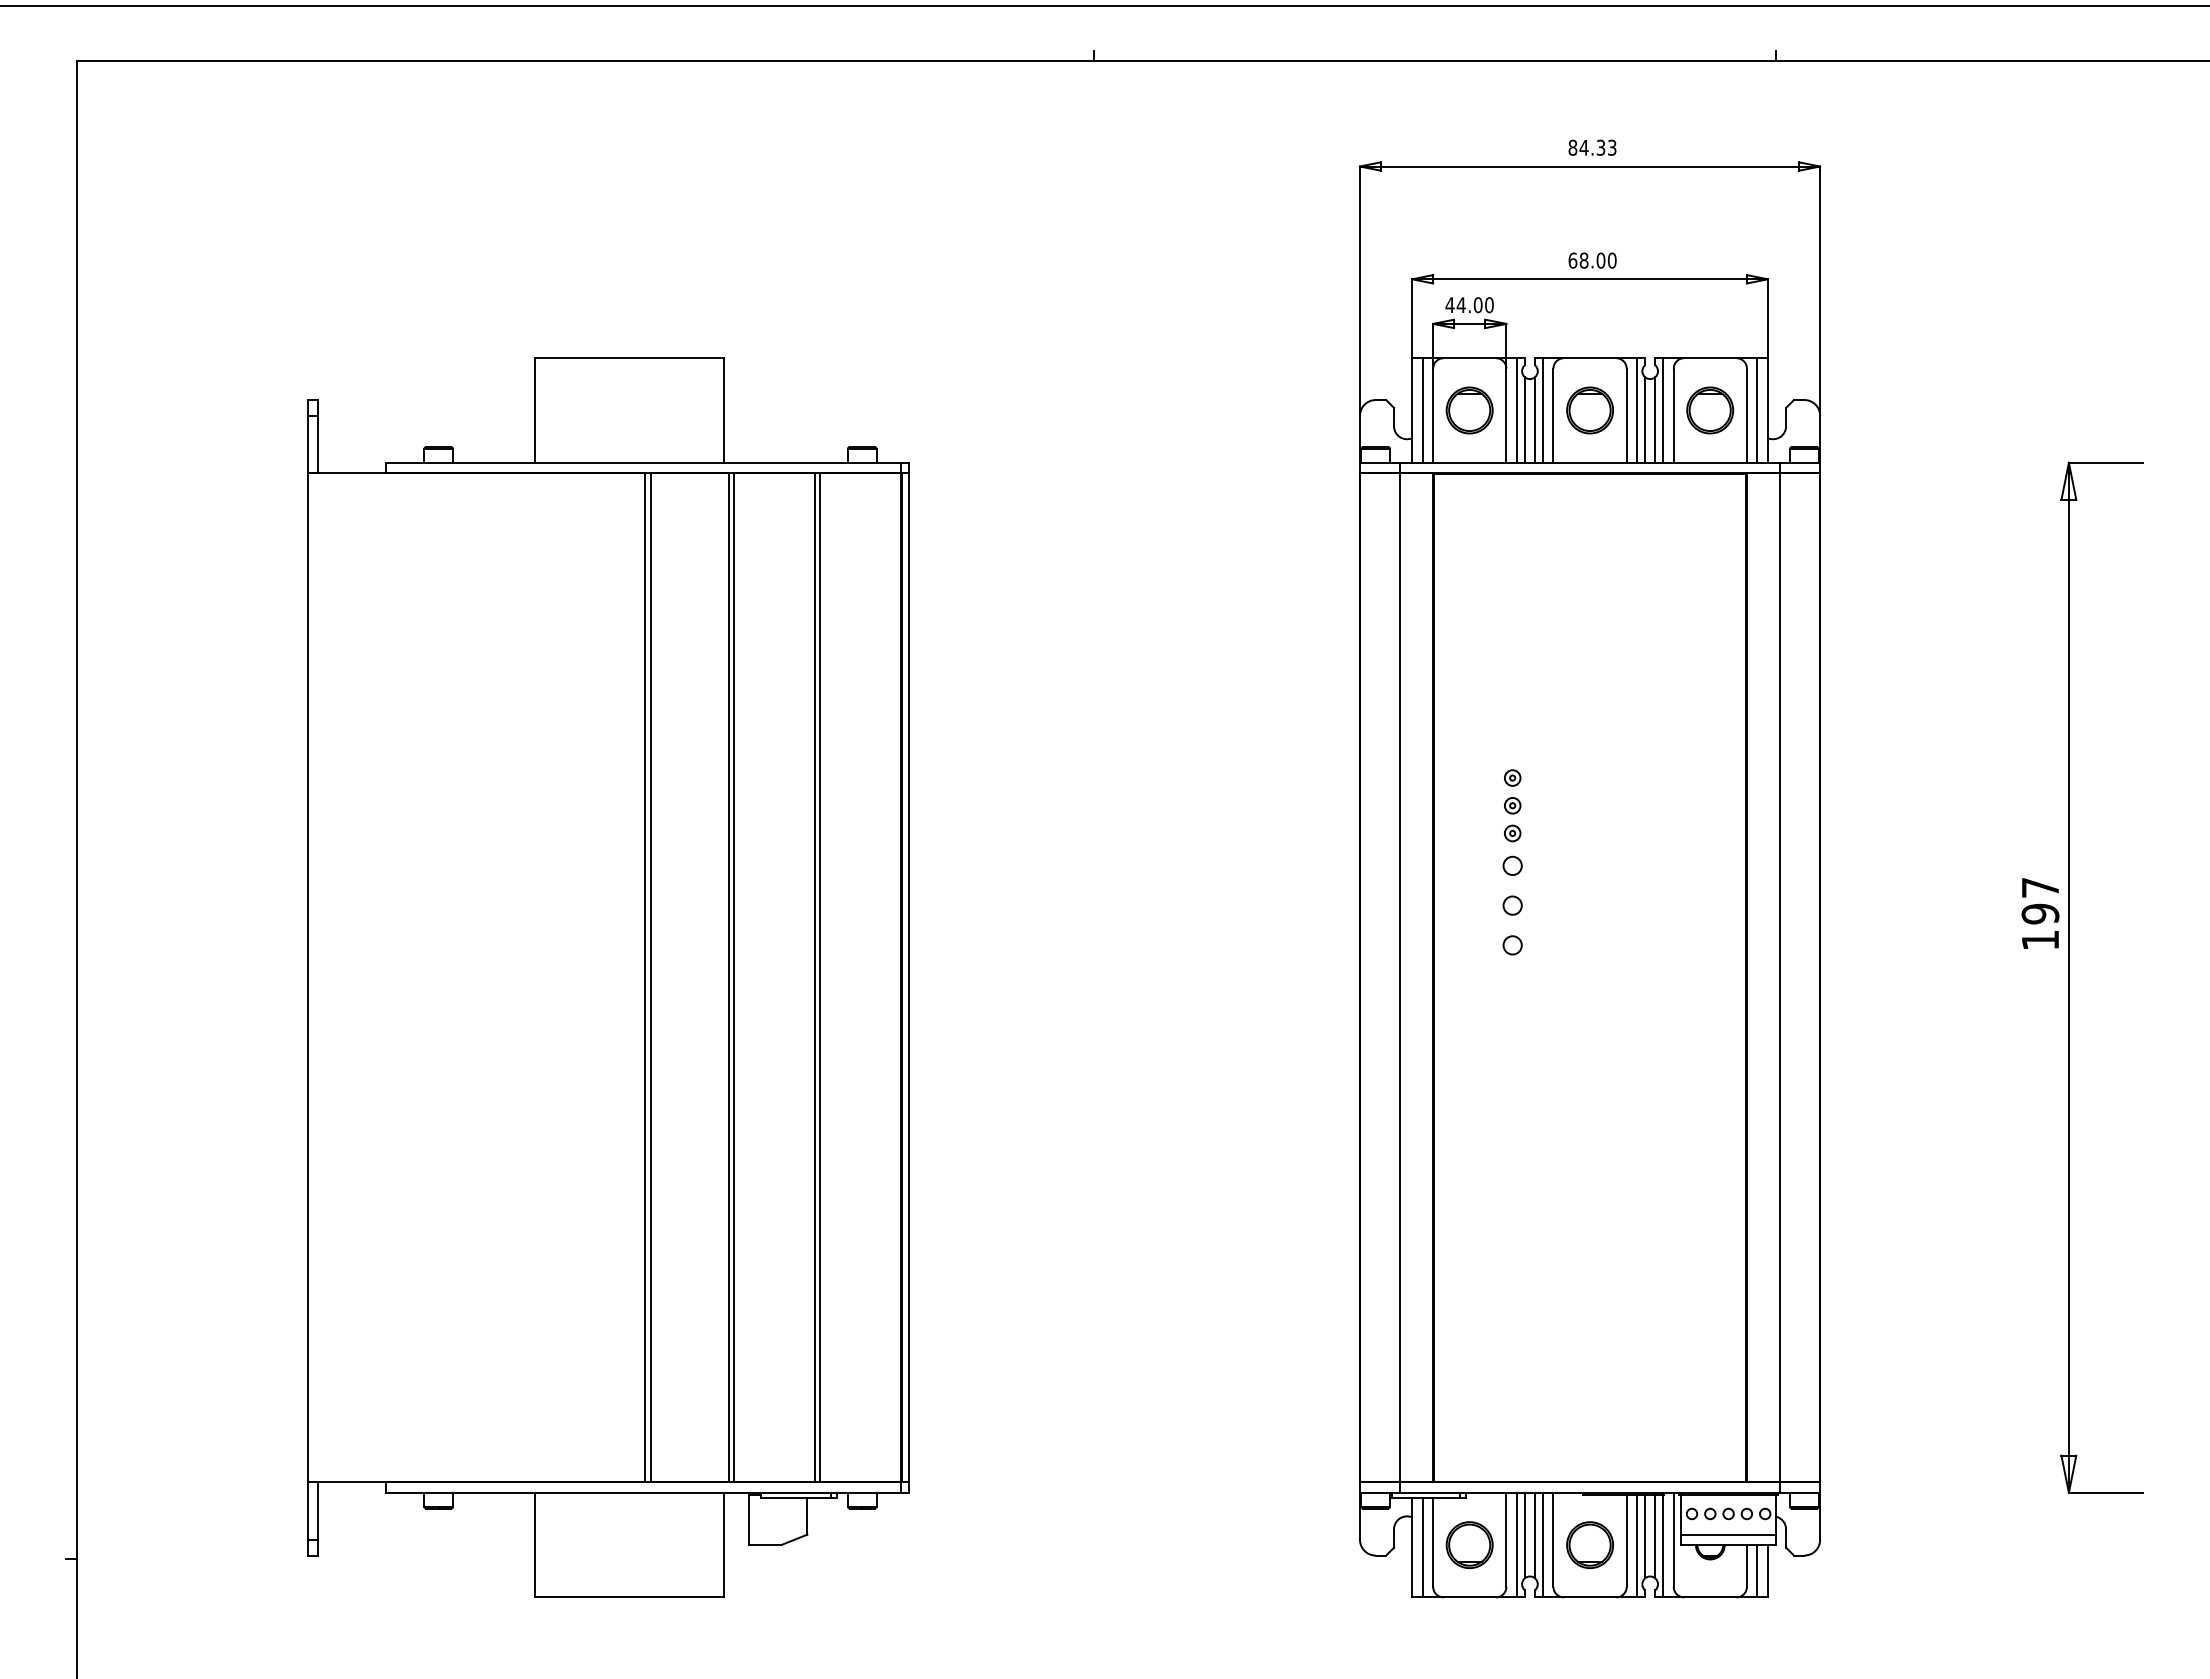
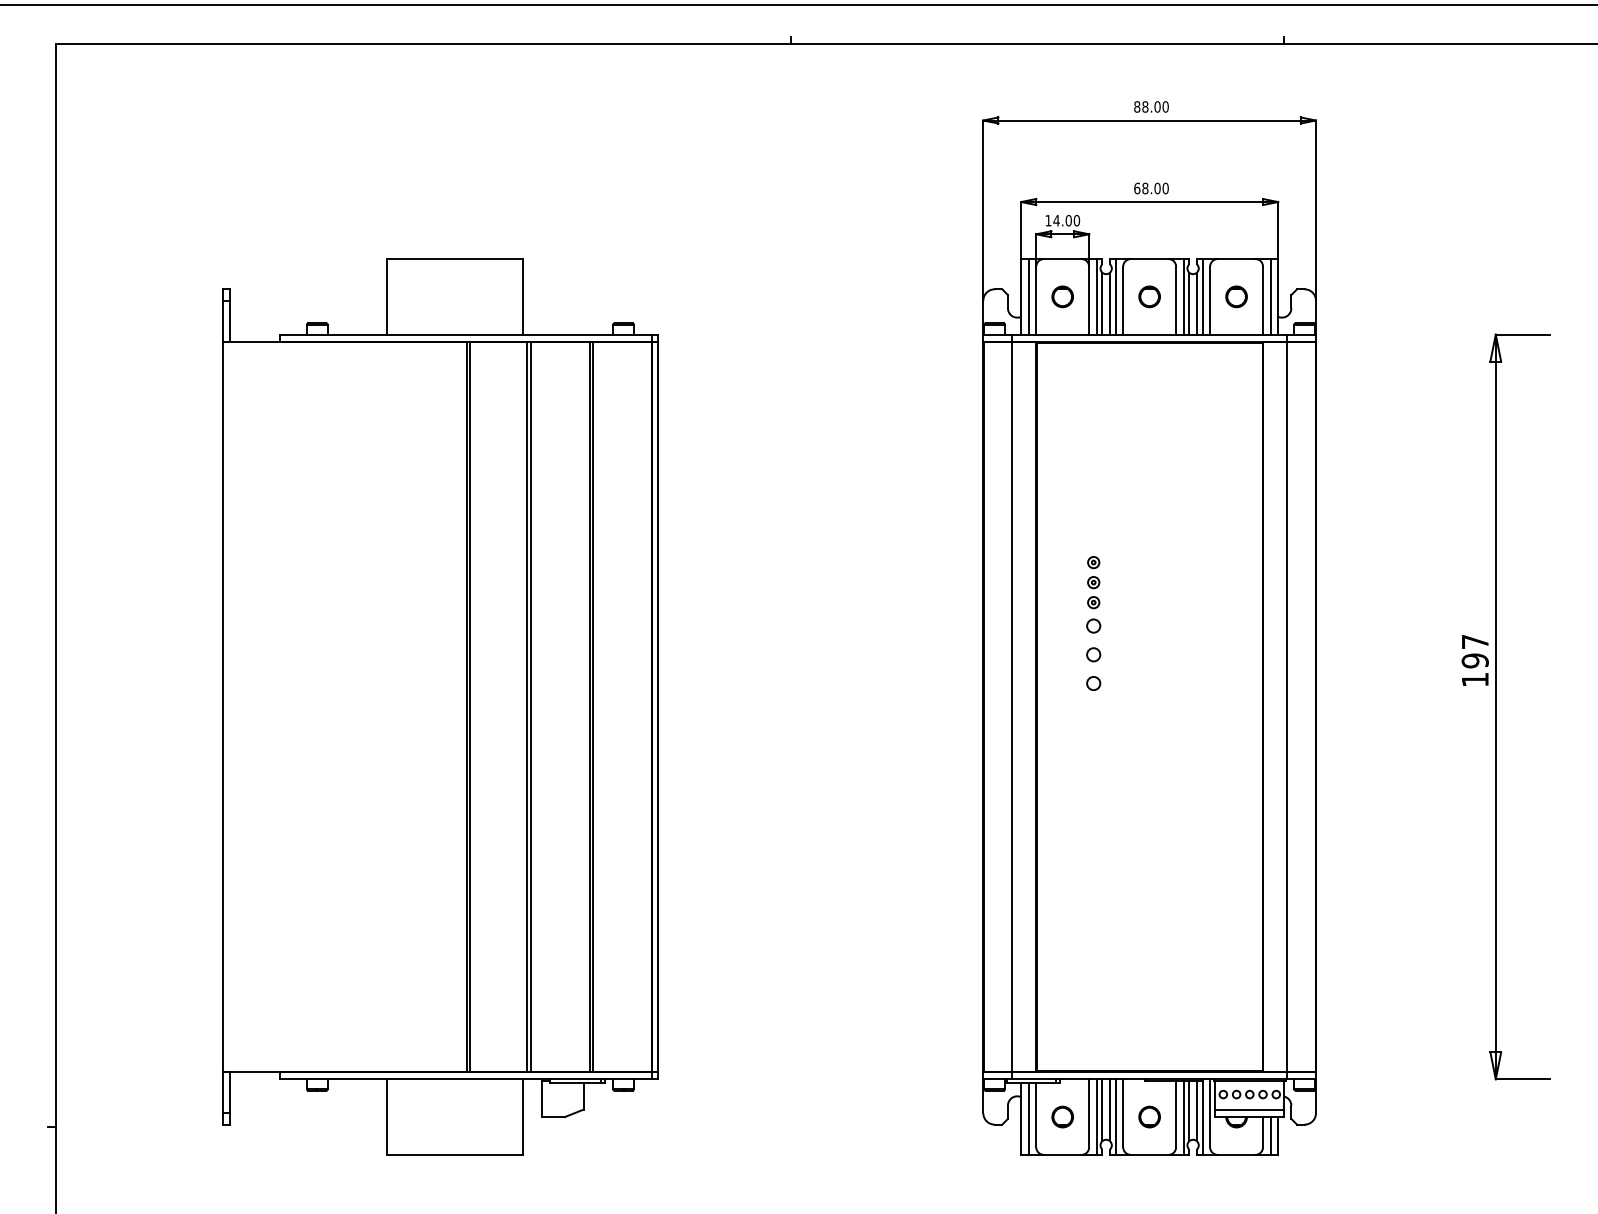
text: (1597, 147) -> (1155, 106), 84.33 -> 88.00
text: (1449, 304) -> (1048, 220), 44.00 -> 14.00
part: (1469, 410) -> (1062, 296), size x0.62
part: (1589, 410) -> (1149, 296), size x0.62
part: (1710, 410) -> (1236, 296), size x0.62
part: (1469, 1544) -> (1062, 1116), size x0.62
part: (1589, 1544) -> (1149, 1116), size x0.62

